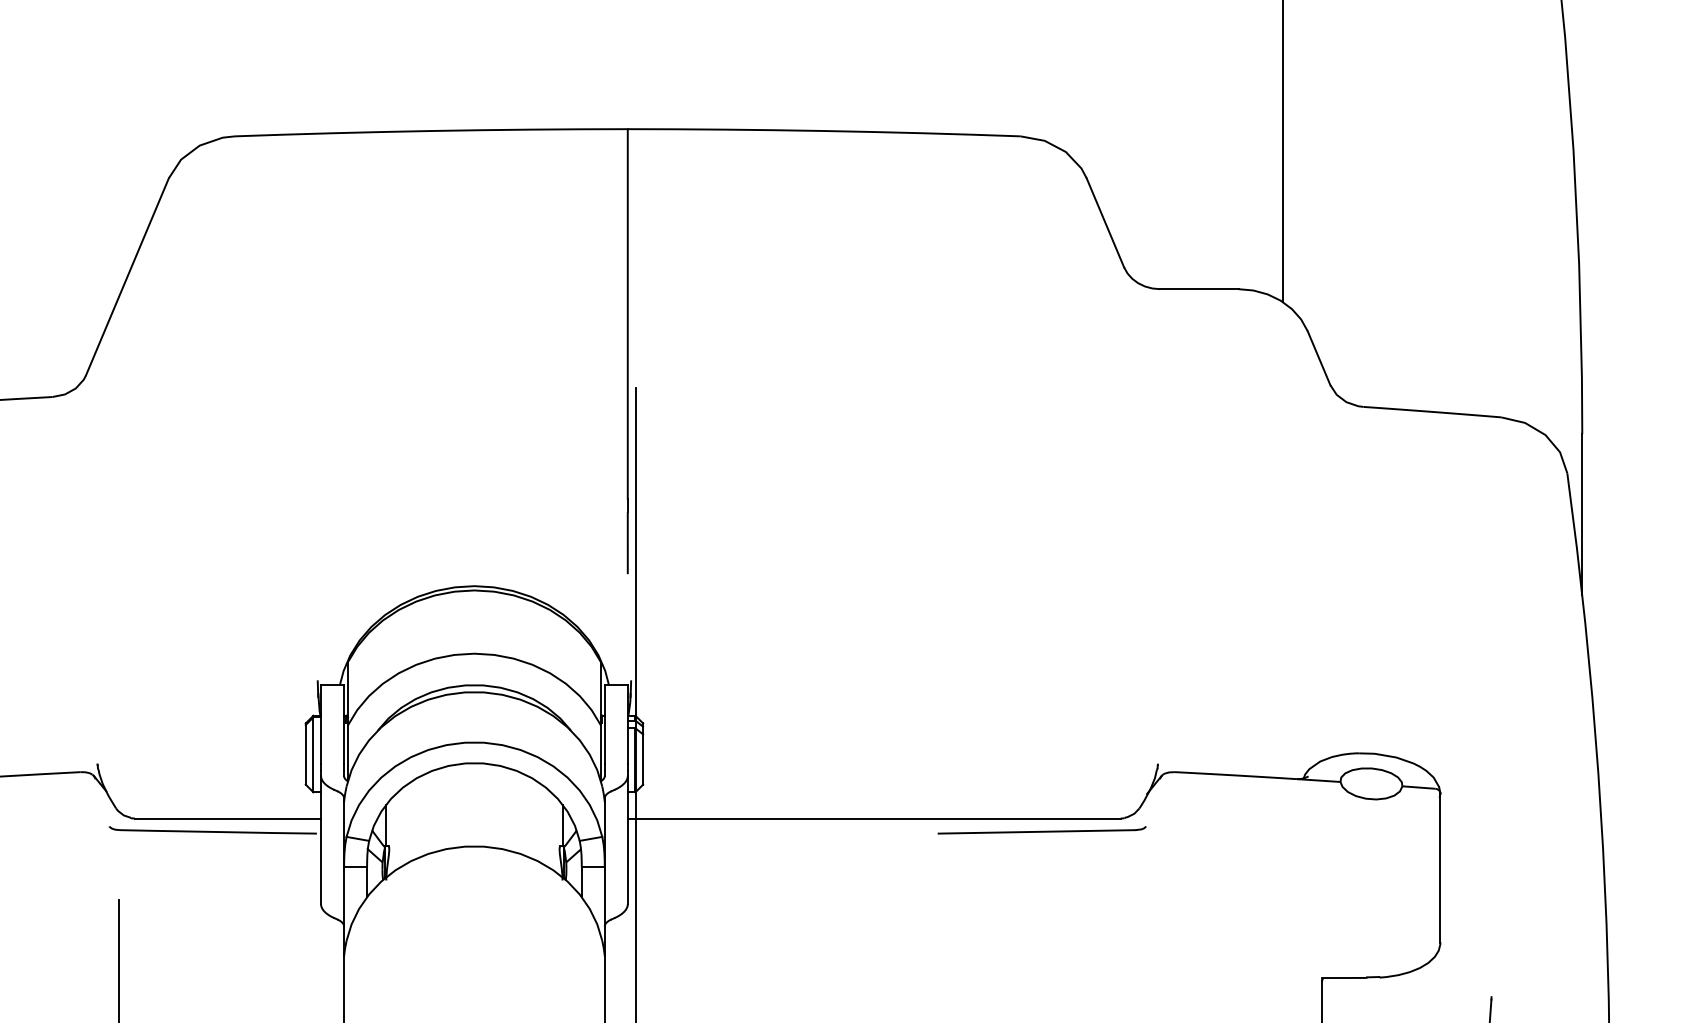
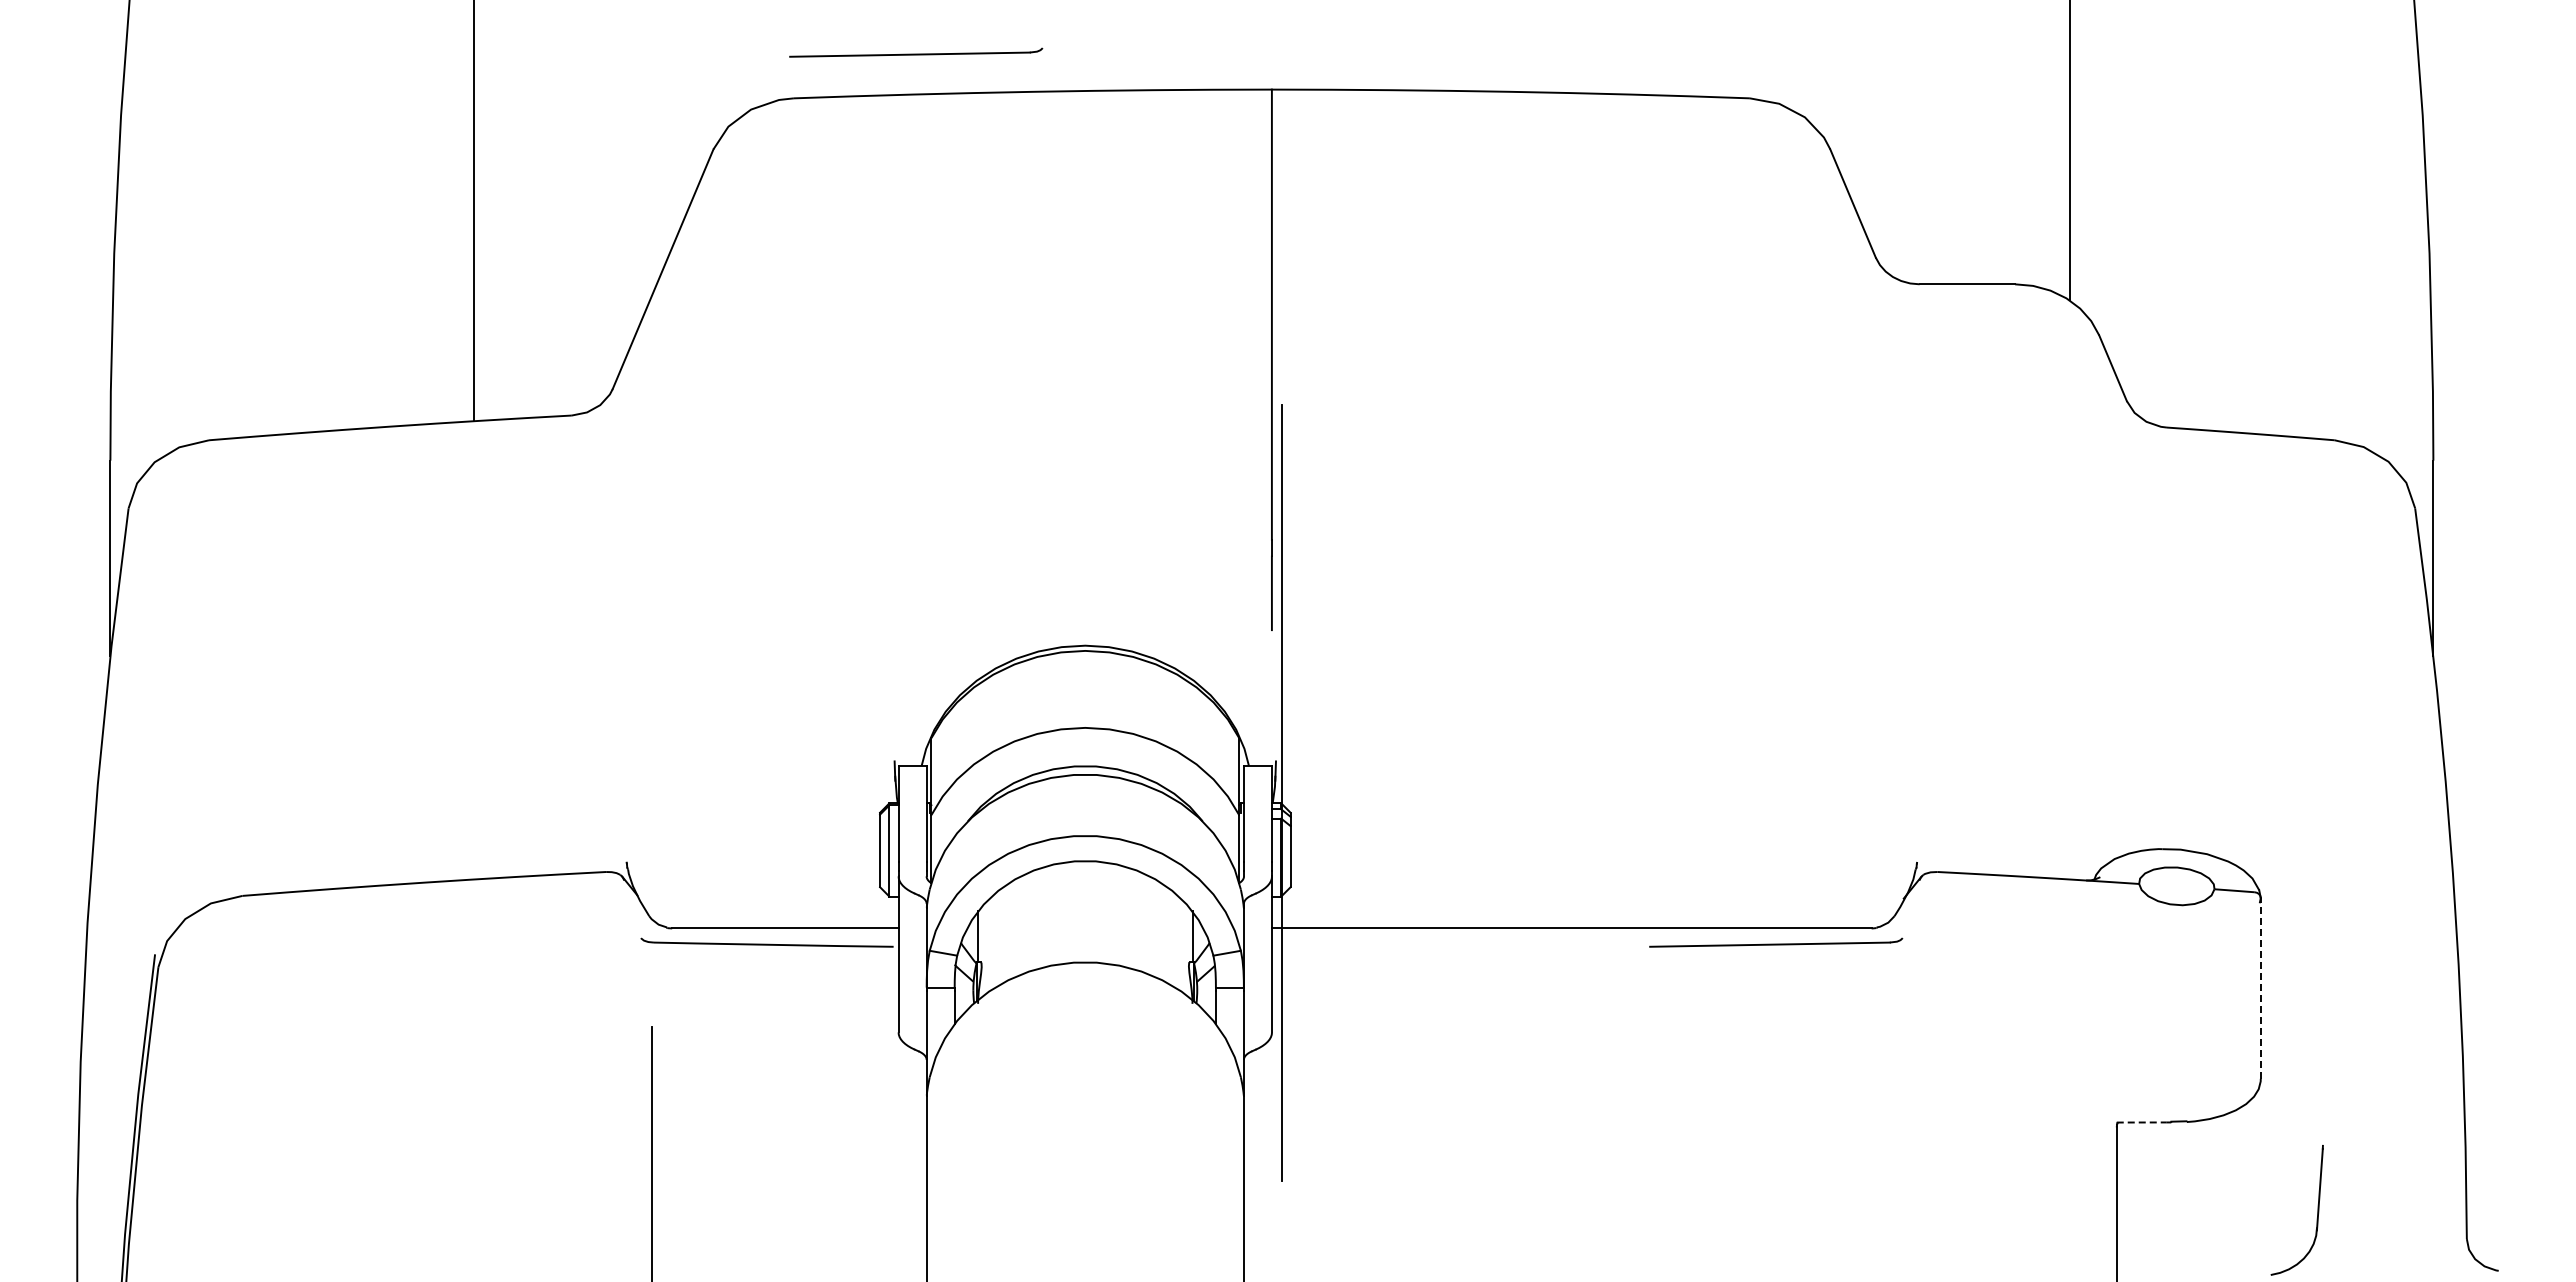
part: (335, 98) -> (916, 52), added
line: (1440, 867) -> (2260, 988), solid -> dashed
line: (1343, 978) -> (2142, 1122), solid -> dashed

